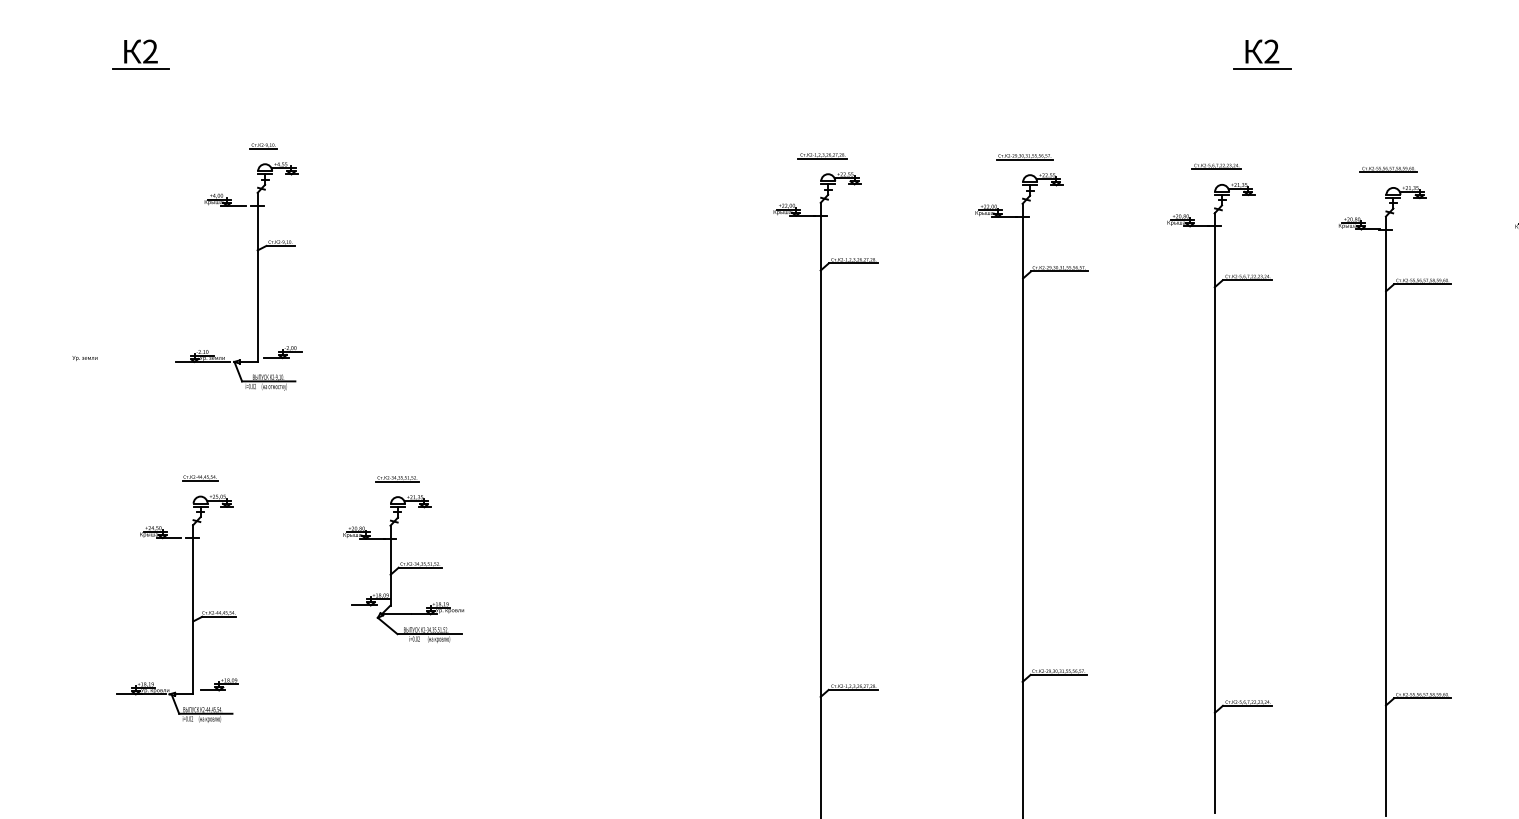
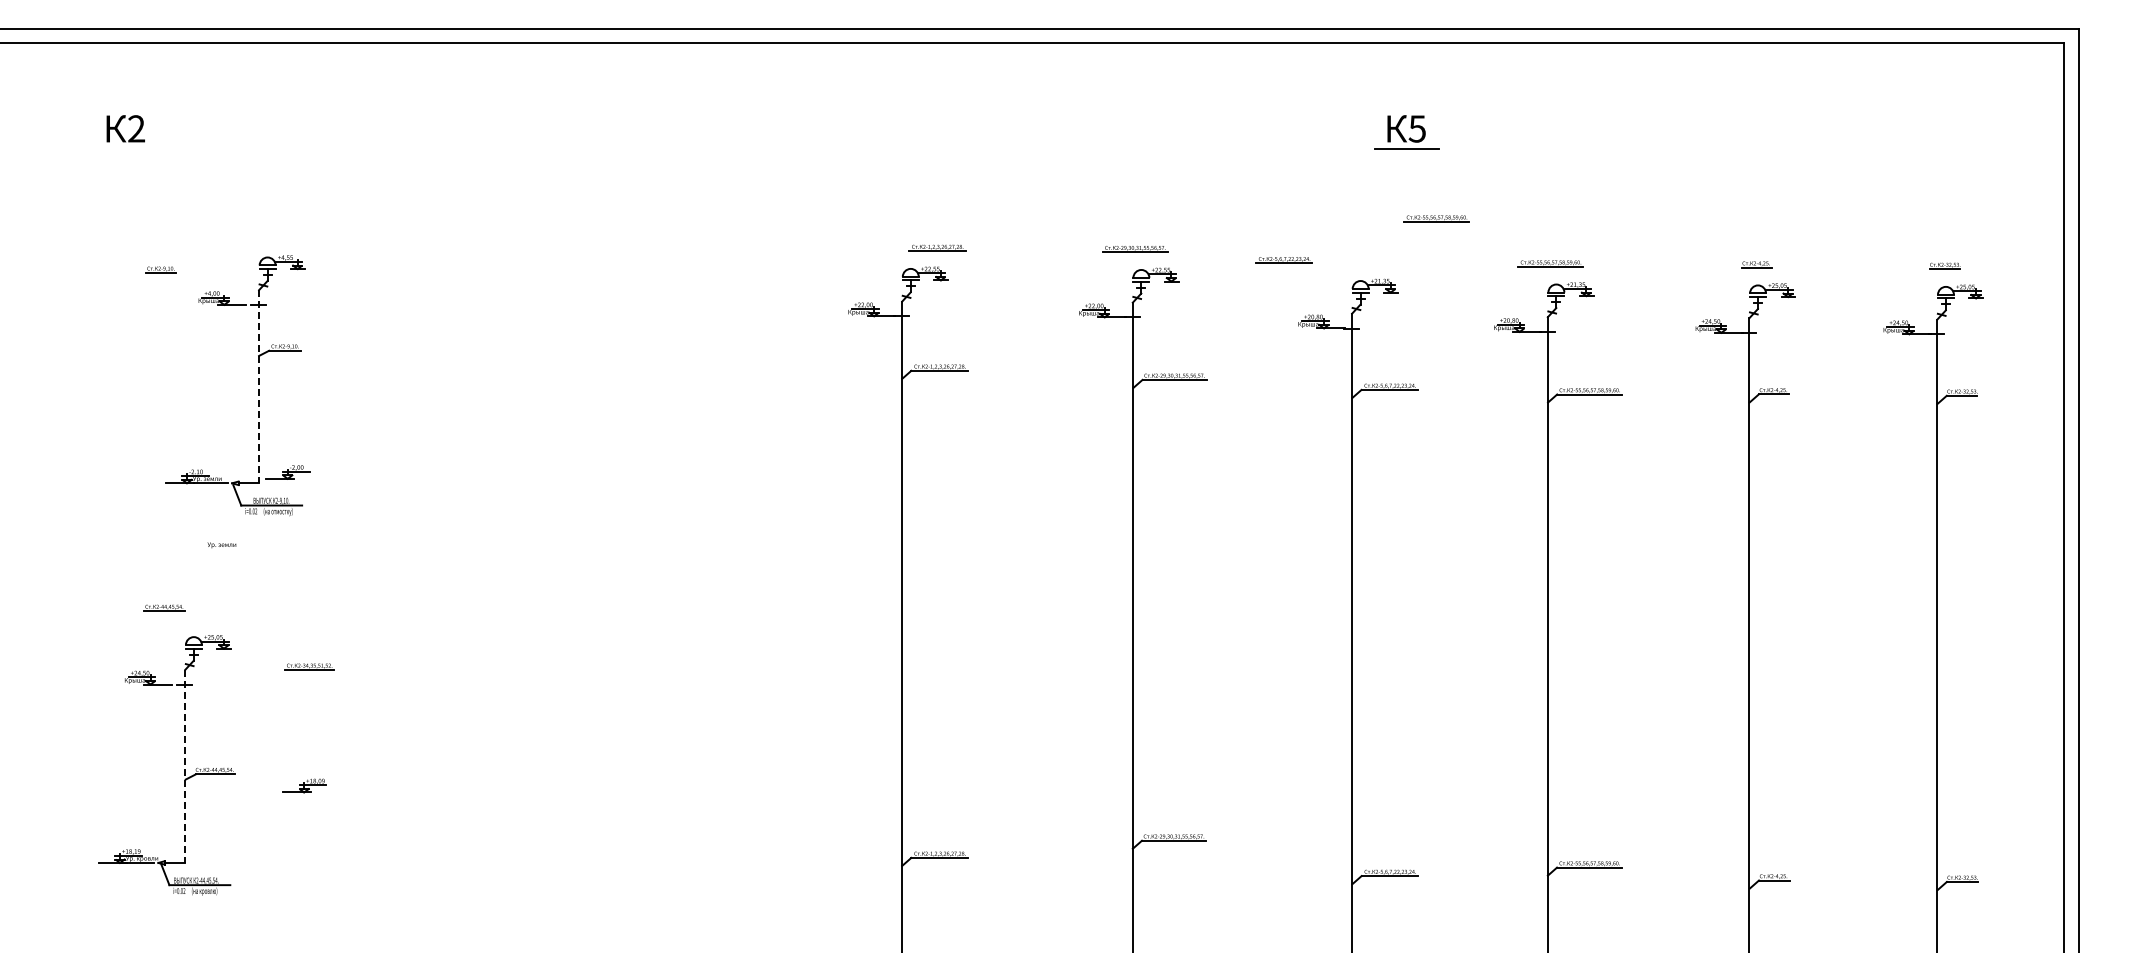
text: (1270, 51) -> (1416, 128), 2 -> 5
line: (140, 68) -> (125, 148), removed
part: (1288, 130) -> (1436, 218), added
part: (263, 145) -> (160, 269), moved
part: (822, 155) -> (937, 247), moved
part: (1215, 166) -> (1283, 260), moved
line: (258, 277) -> (259, 386), solid -> dashed
text: (84, 358) -> (221, 545), moved
part: (200, 477) -> (164, 607), moved
part: (397, 478) -> (309, 666), moved
part: (403, 568) -> (425, 719), removed
line: (193, 609) -> (185, 766), solid -> dashed
part: (219, 684) -> (304, 785), moved

